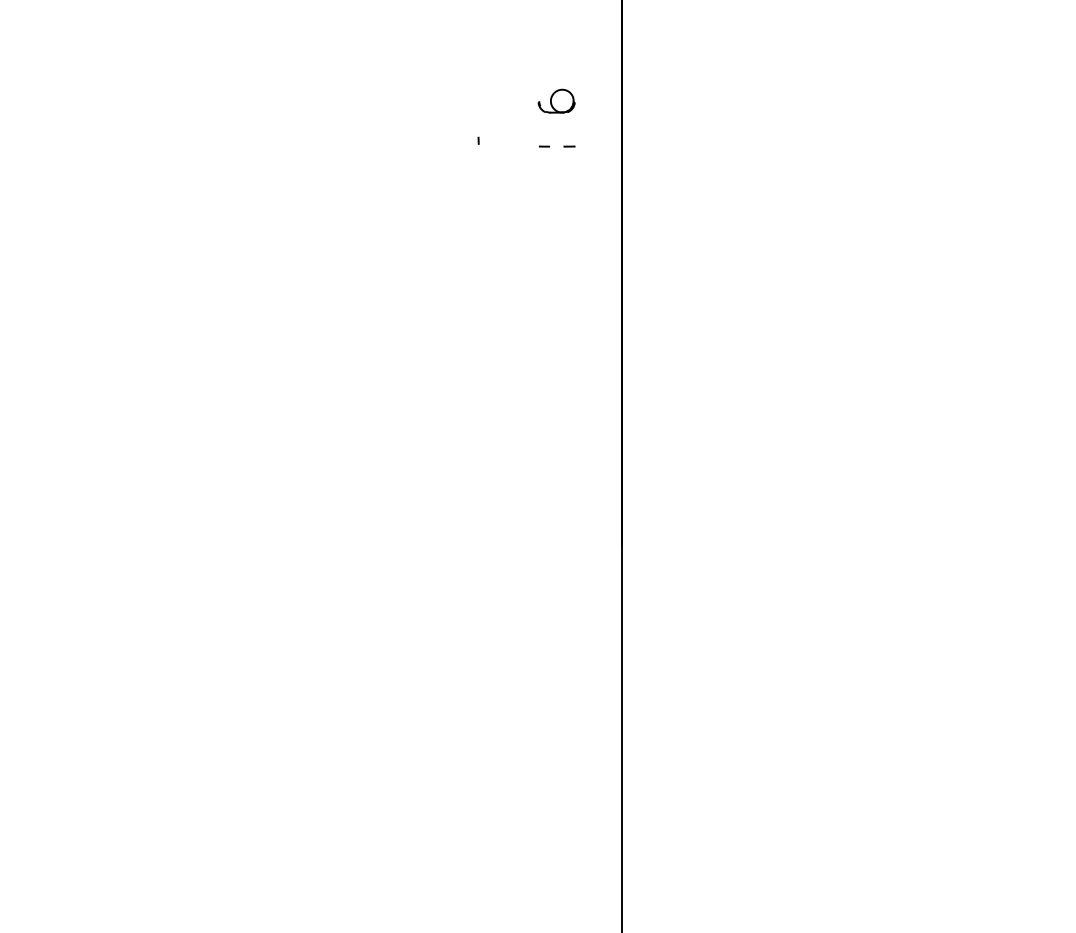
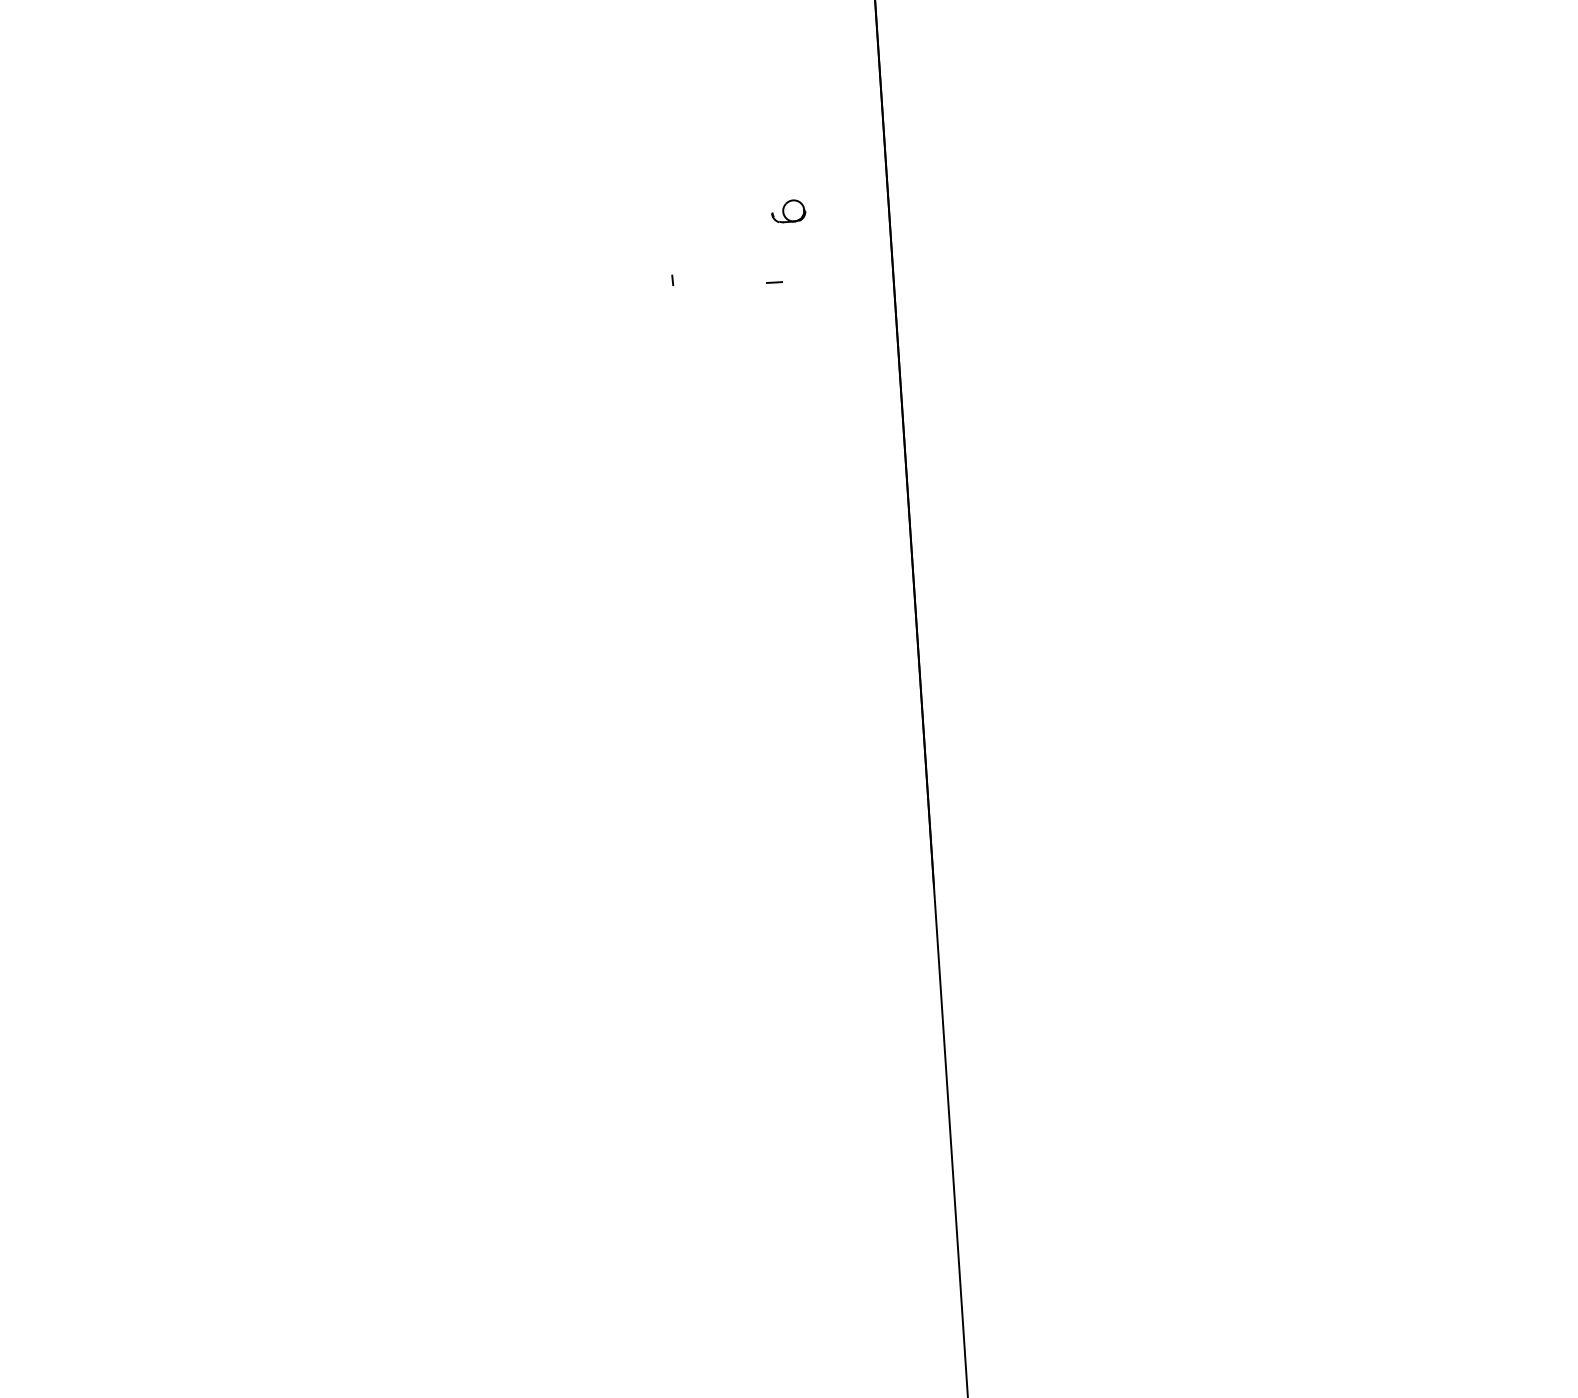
part: (556, 100) -> (788, 210), size x0.6
line: (569, 146) -> (813, 279), removed

